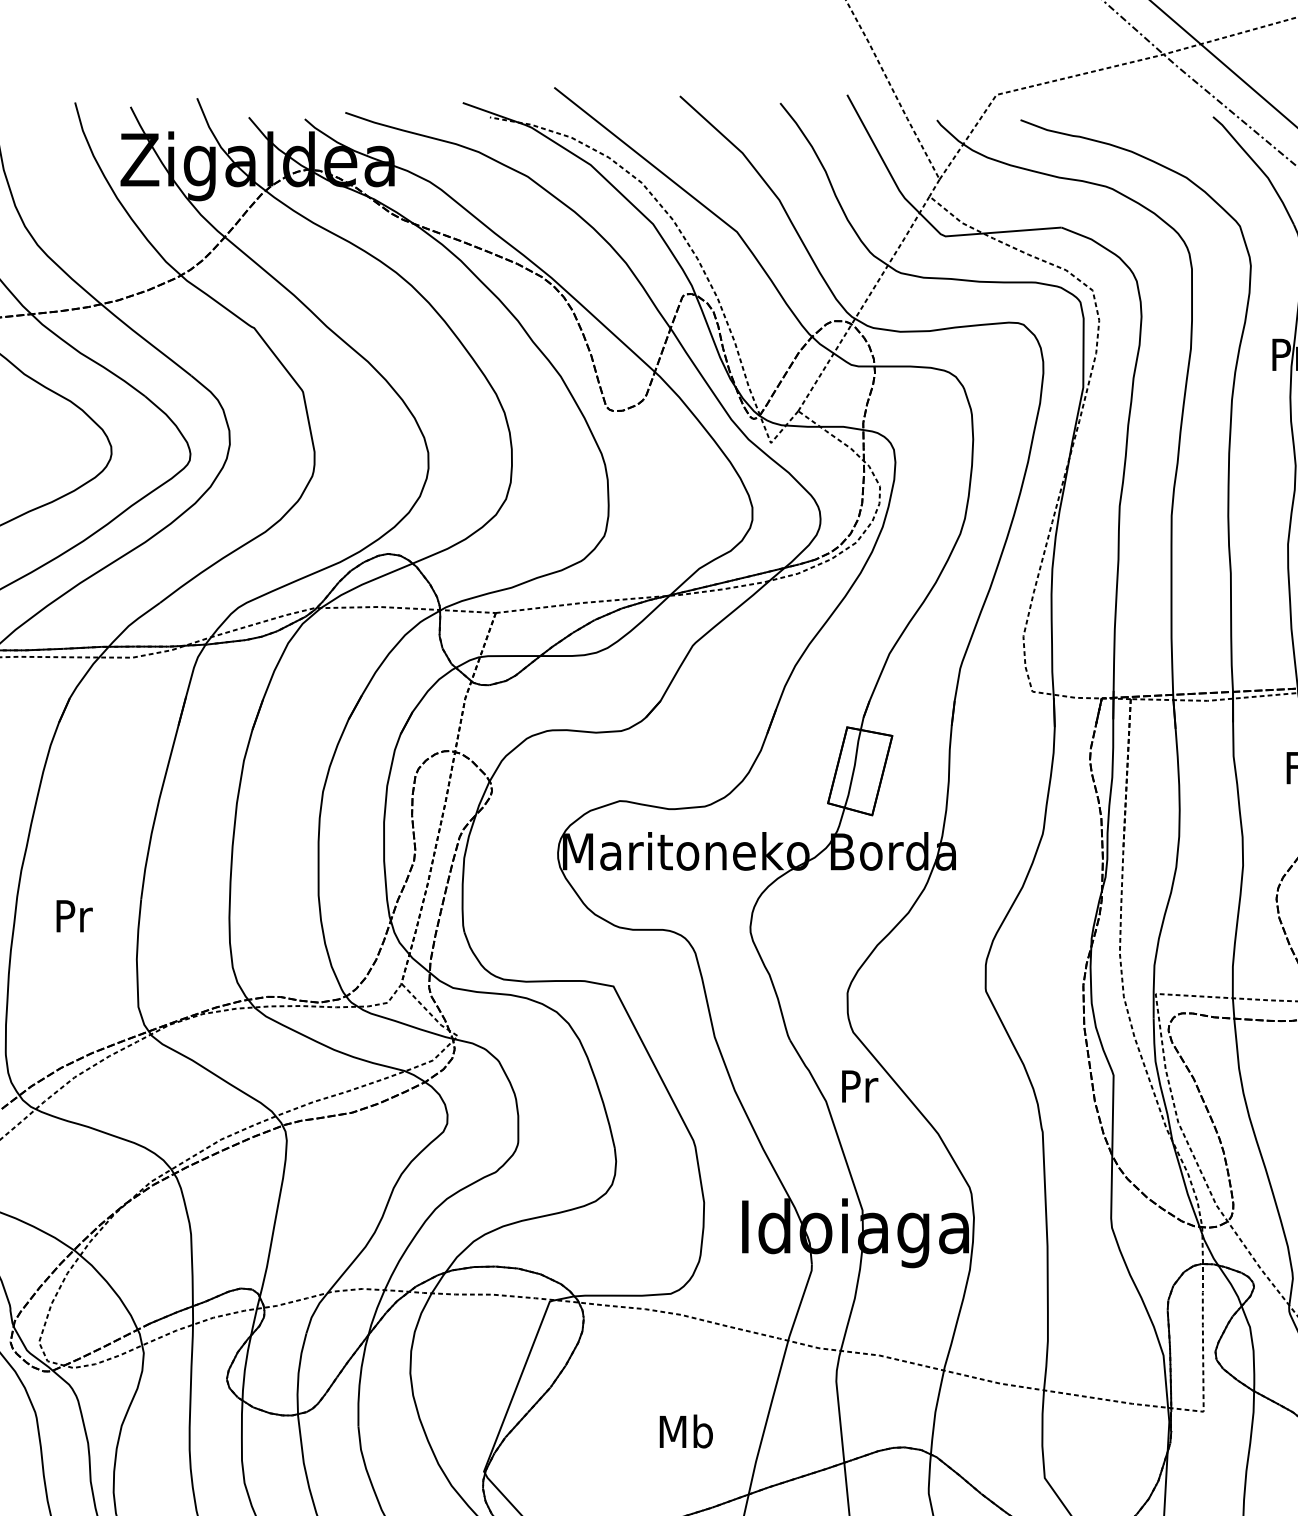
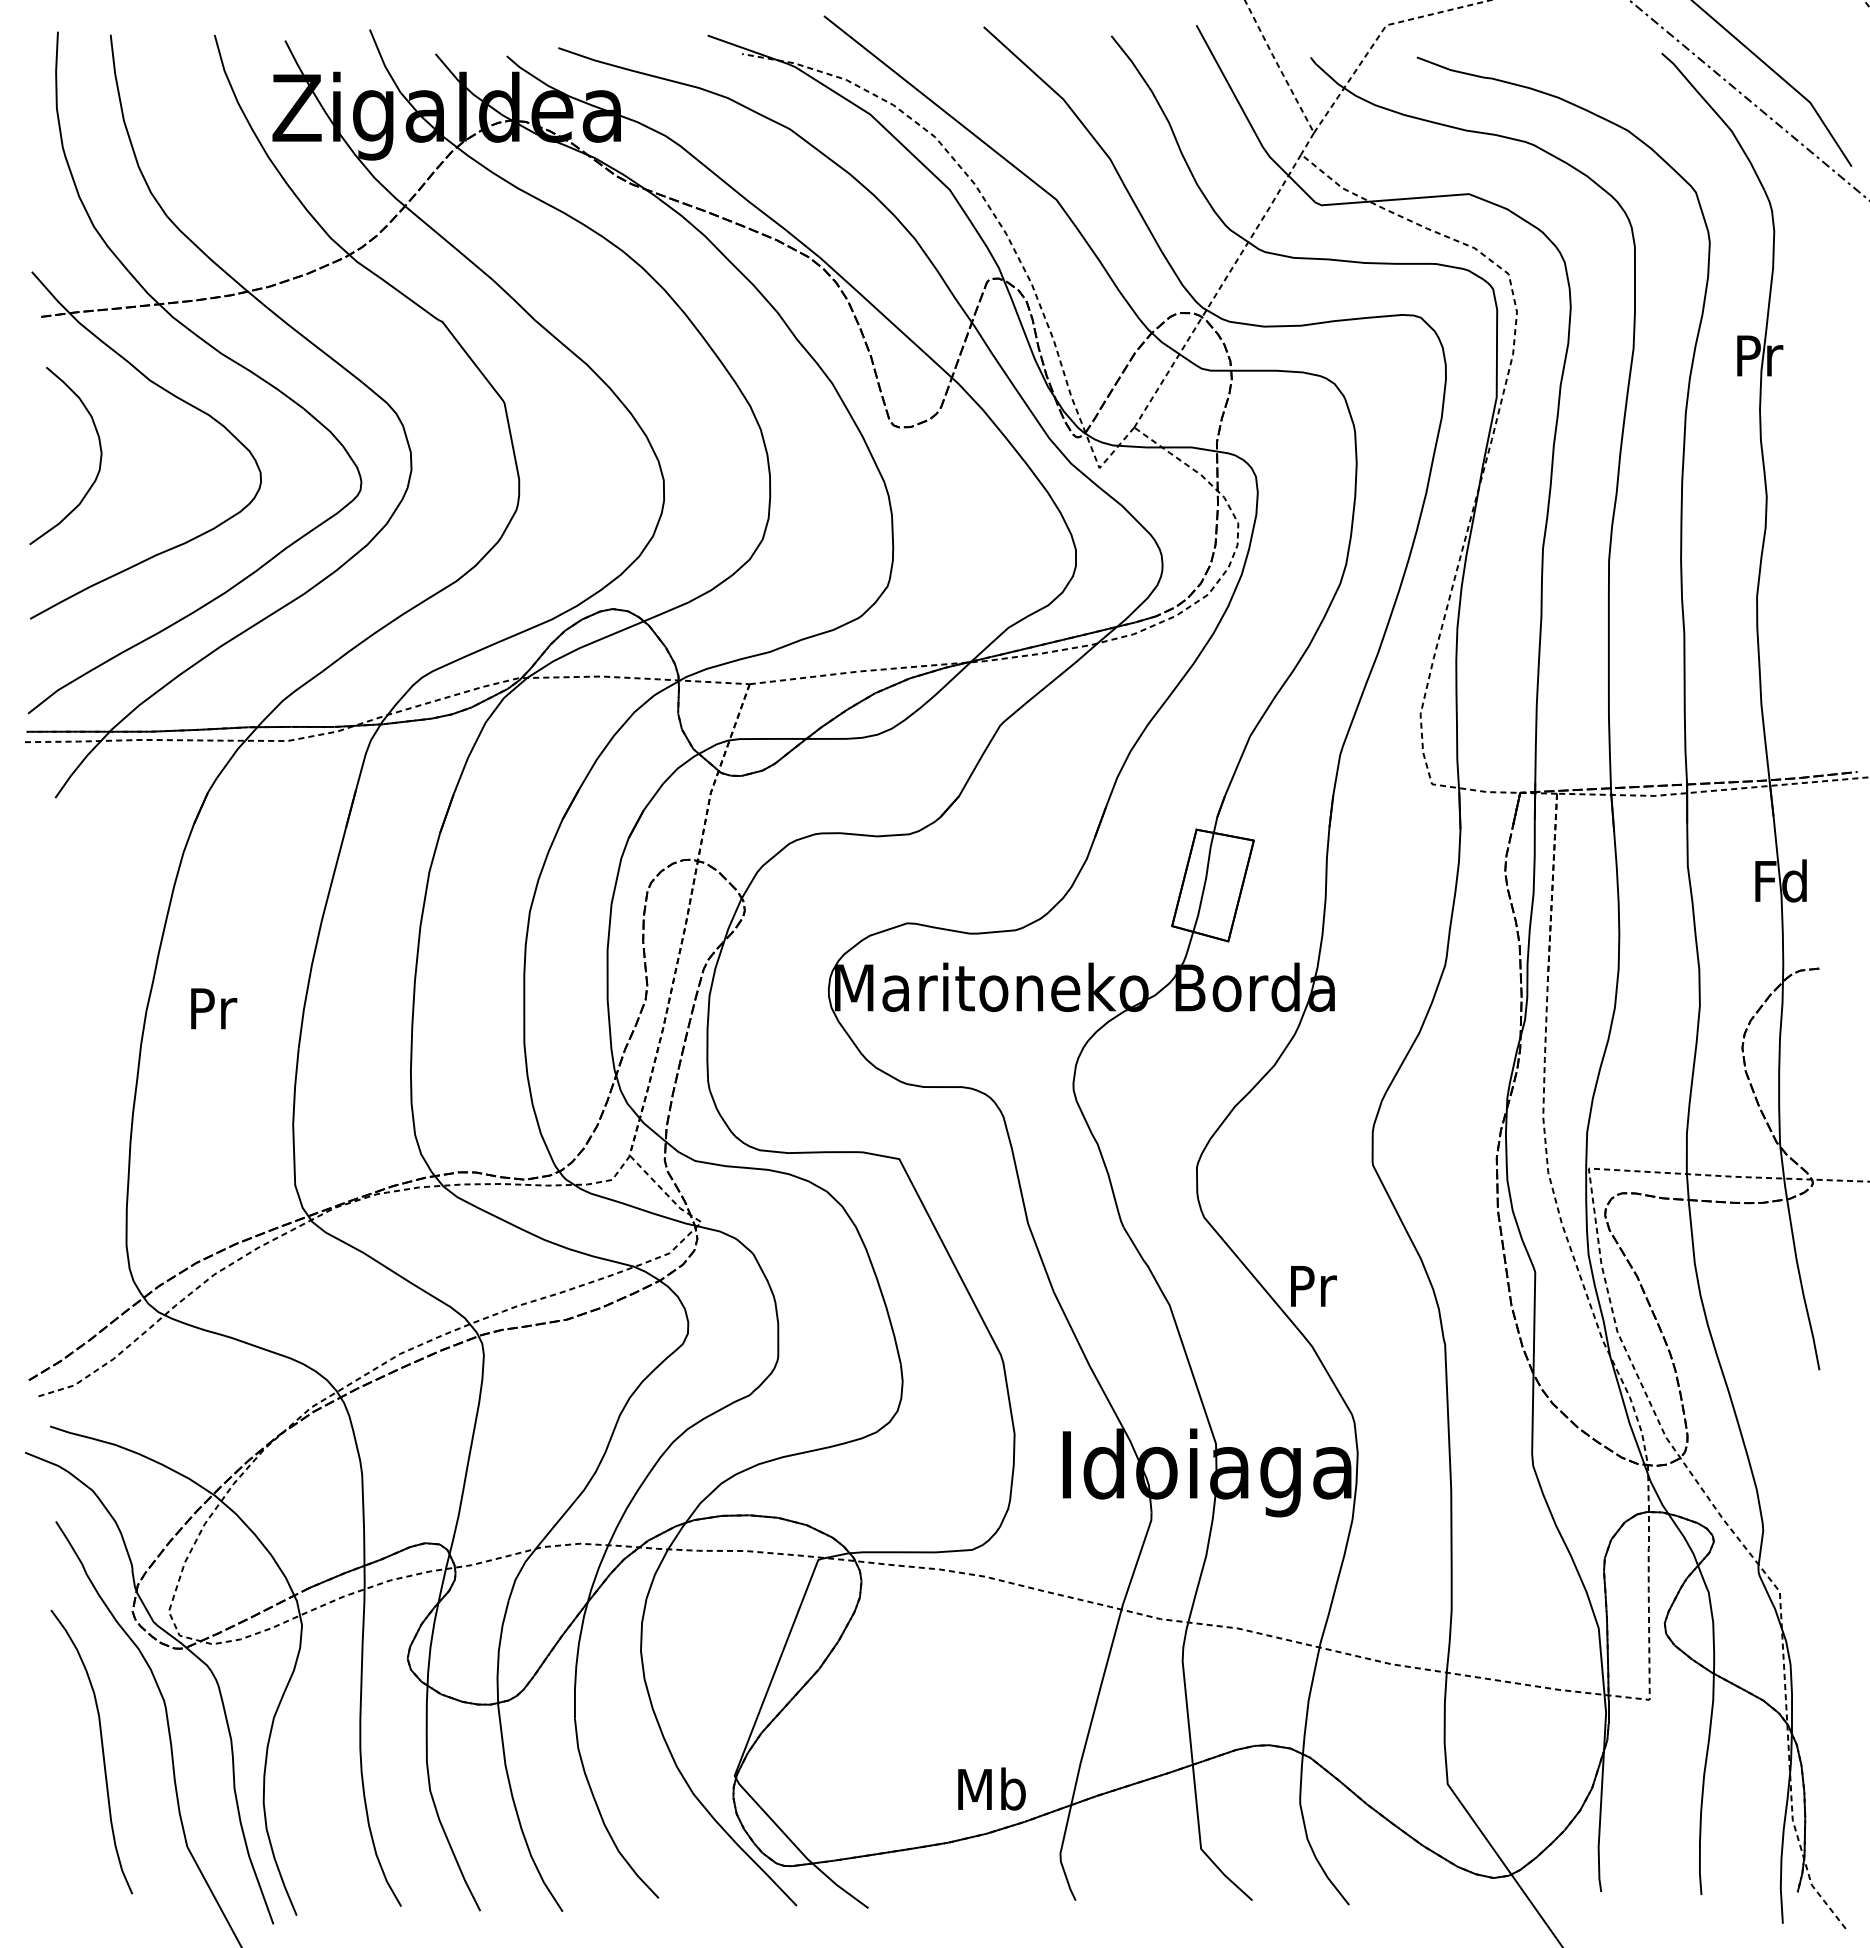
text: (74, 916) -> (214, 1008), moved
text: (859, 1086) -> (1313, 1286), moved
text: (686, 1431) -> (991, 1788), moved

